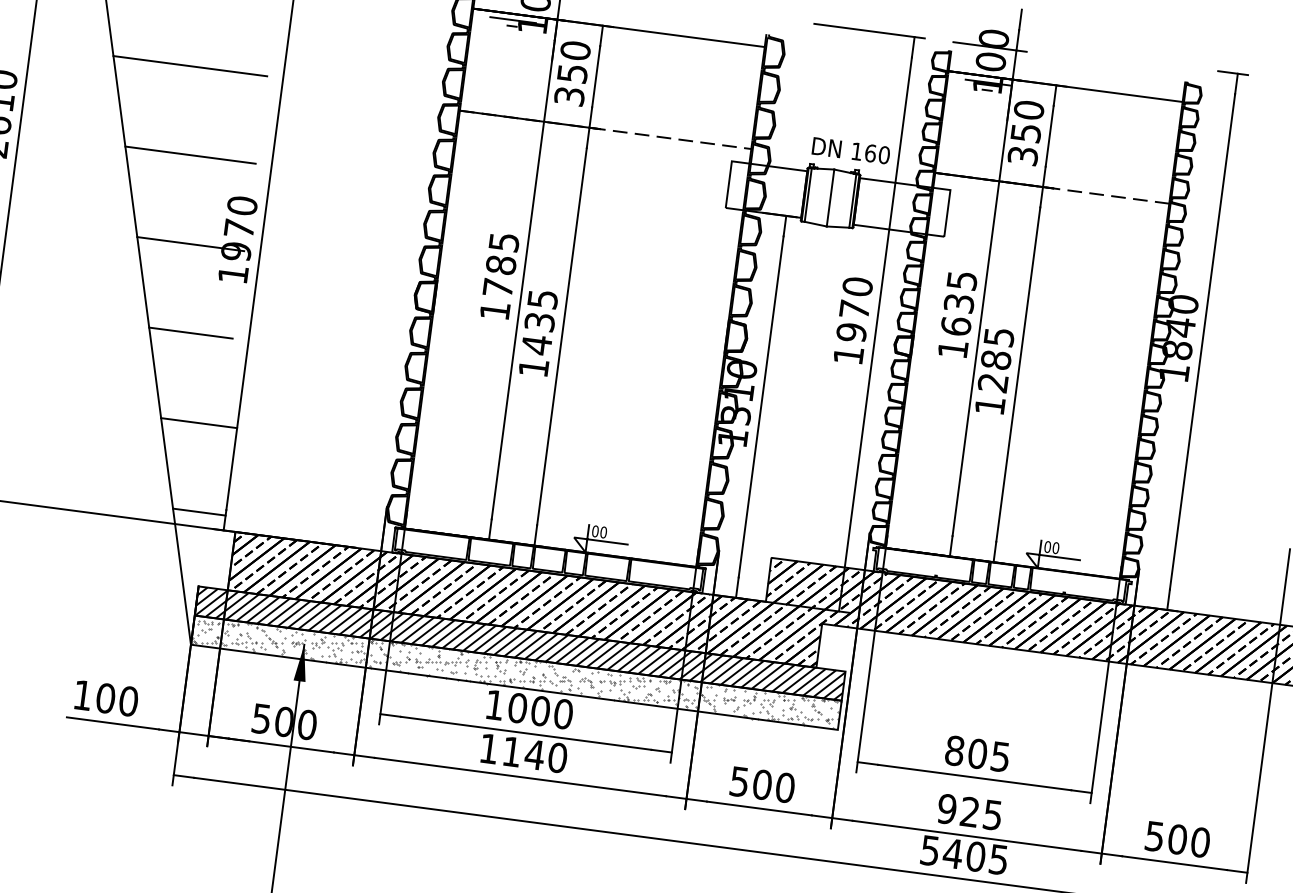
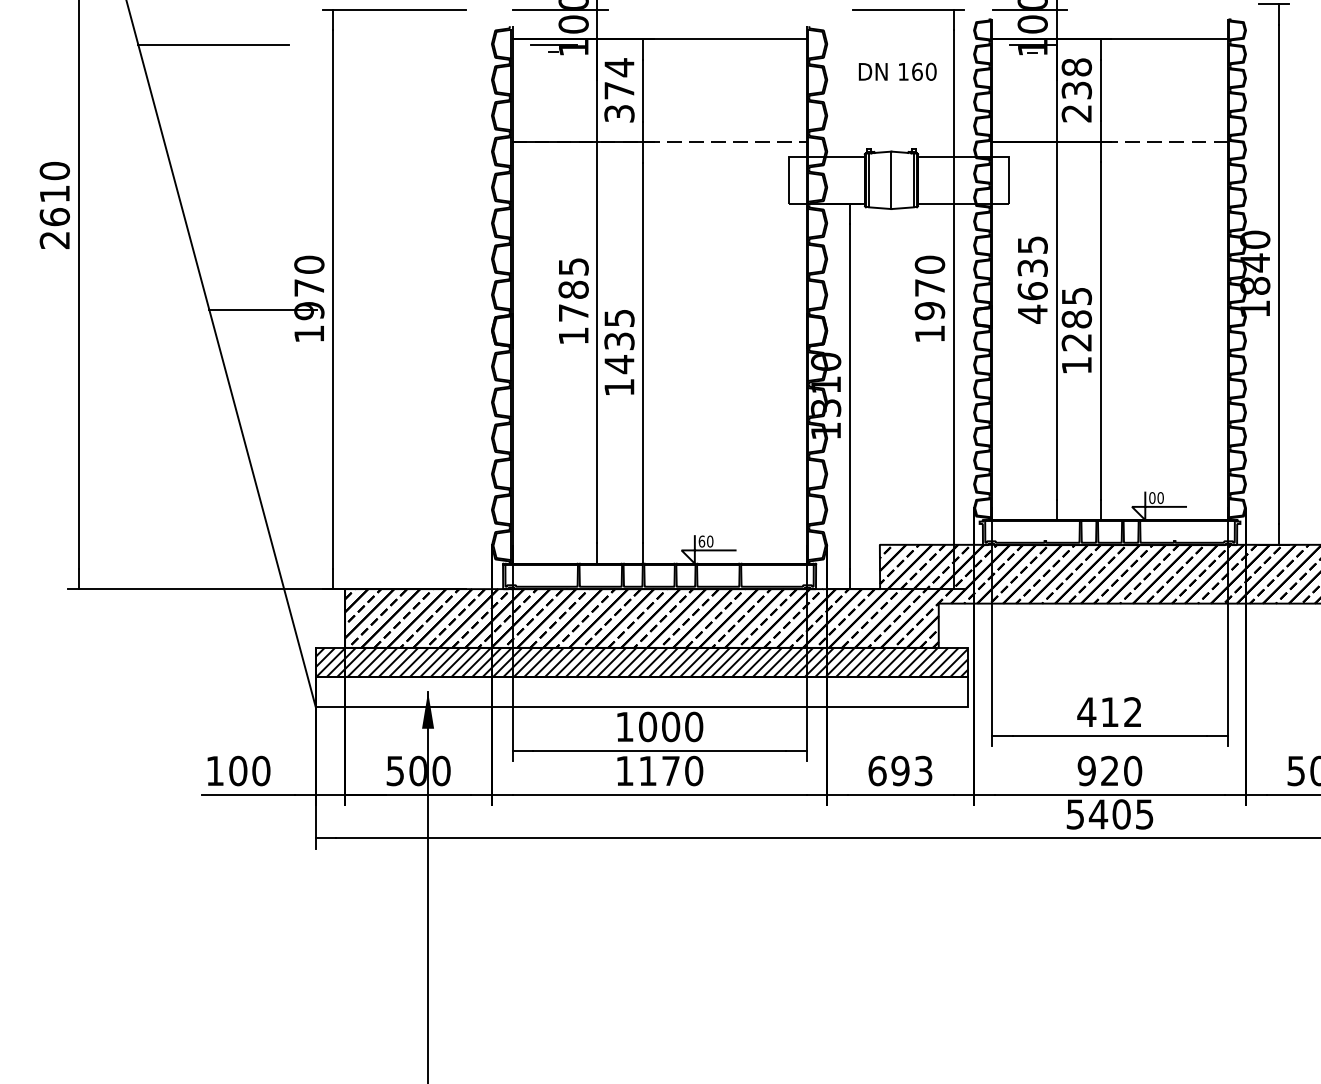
text: (574, 61) -> (619, 78), 350 -> 374
line: (190, 66) -> (239, 133), removed
text: (1025, 133) -> (1076, 90), 350 -> 238
text: (850, 150) -> (897, 71), moved
line: (190, 155) -> (251, 221), removed
line: (190, 332) -> (274, 397), removed
text: (952, 348) -> (1032, 313), 1635 -> 4635
line: (198, 422) -> (294, 485), removed
line: (199, 512) -> (306, 574), removed
text: (595, 531) -> (701, 541), 00 -> 60
hatch: (516, 672) -> (642, 691), removed
text: (534, 754) -> (670, 770), 1140 -> 1170
text: (977, 754) -> (1109, 712), 805 -> 412
text: (762, 784) -> (900, 770), 500 -> 693
text: (993, 814) -> (1133, 770), 925 -> 920

